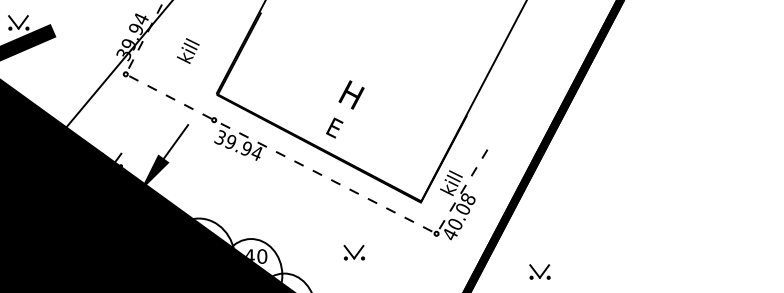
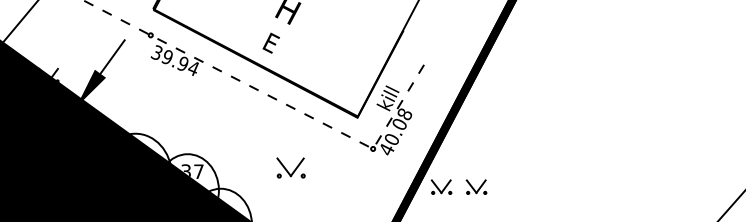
part: (353, 252) -> (290, 167), size x1.4
text: (256, 256) -> (193, 171), 40 -> 37
part: (504, 271) -> (441, 186), added

